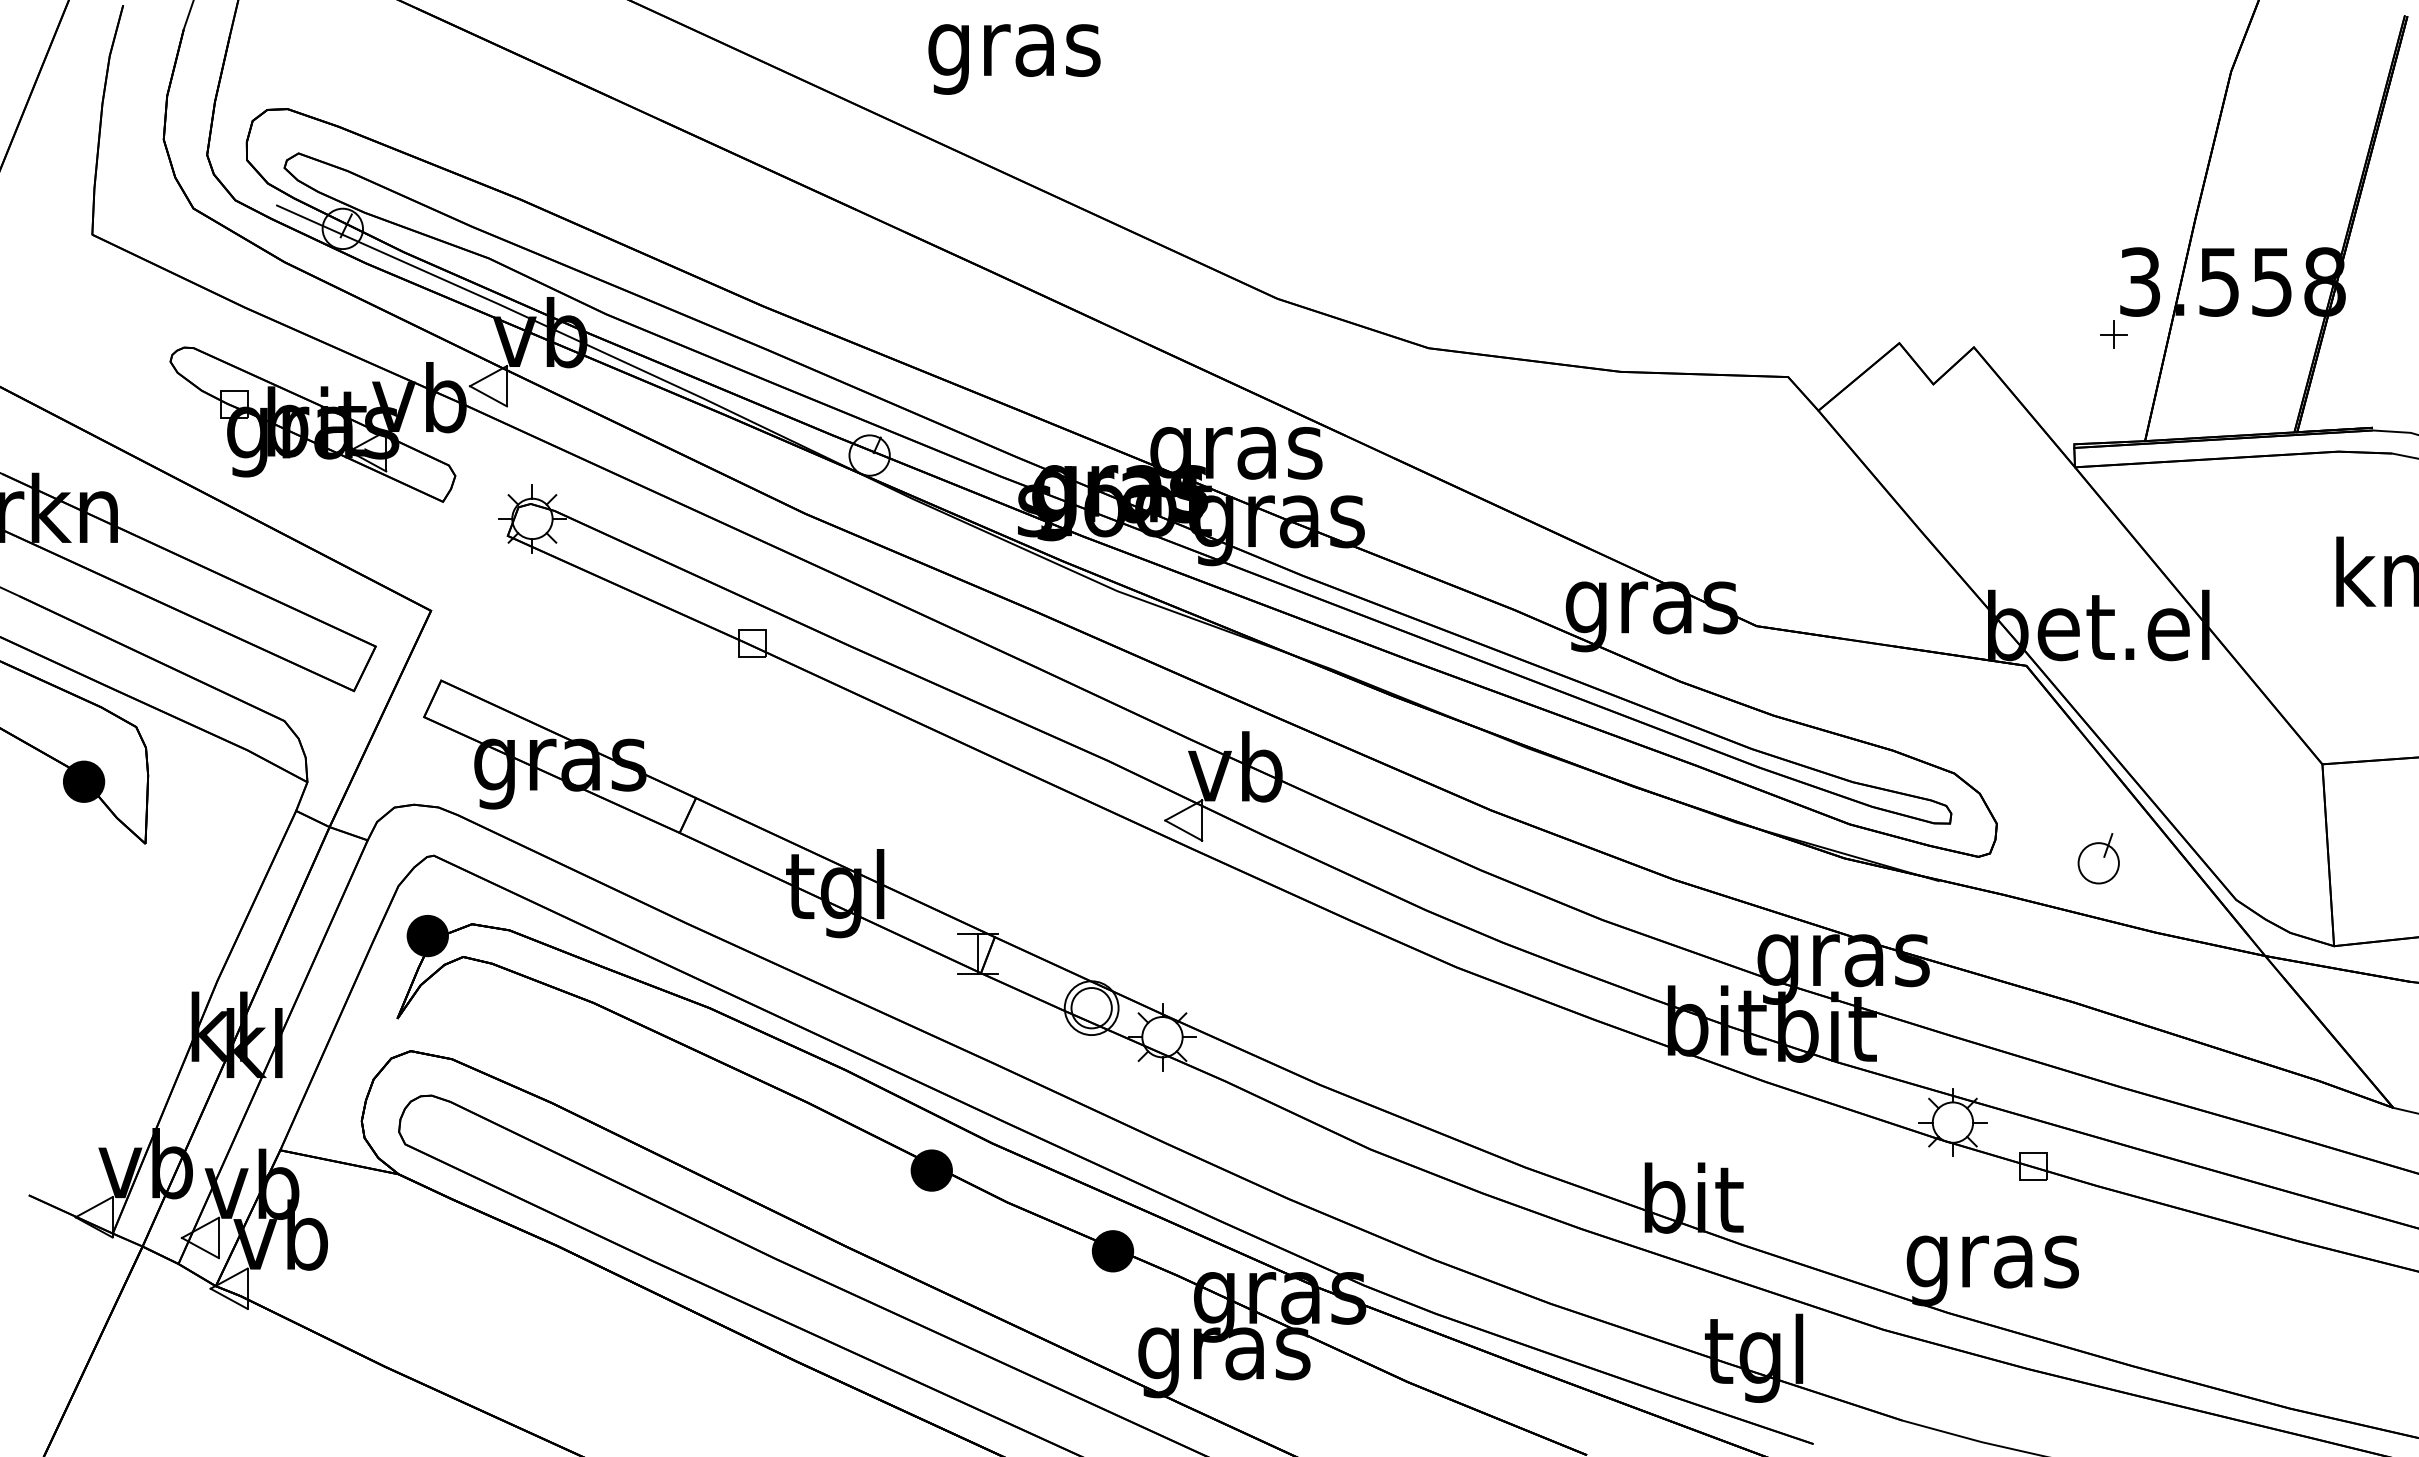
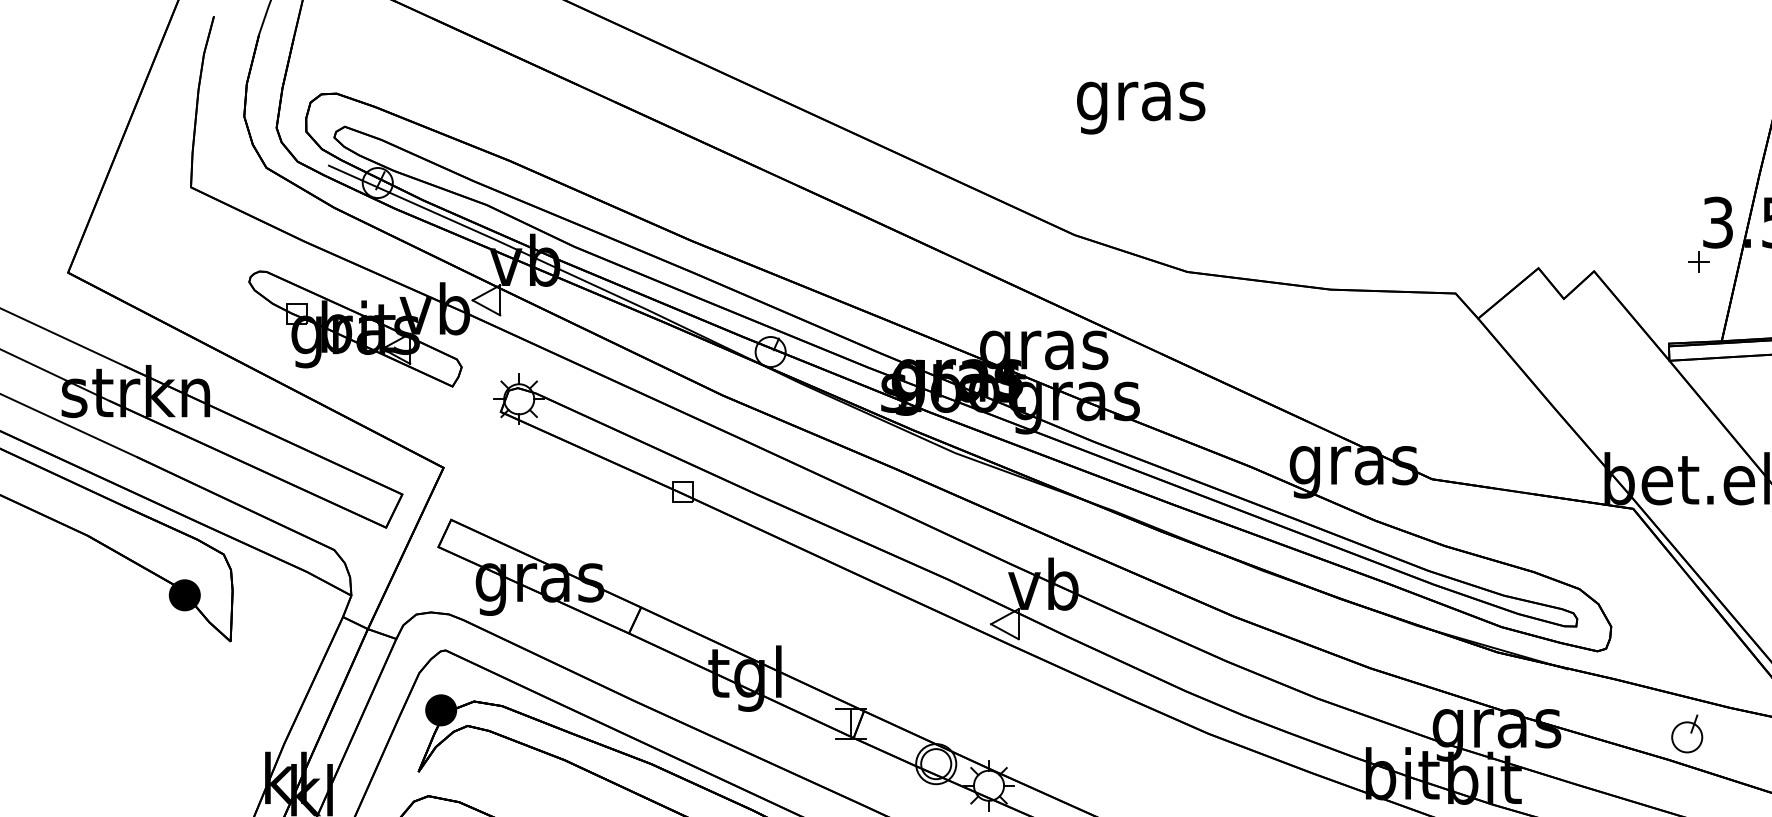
text: (1014, 59) -> (1141, 108), moved
part: (2098, 858) -> (1687, 733), moved

